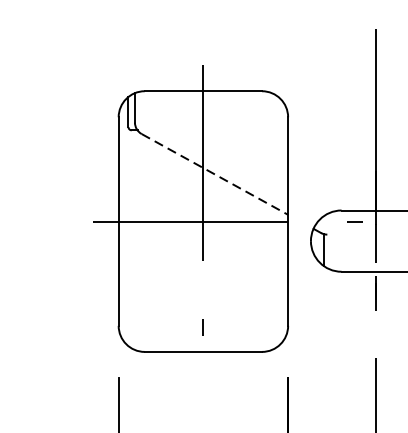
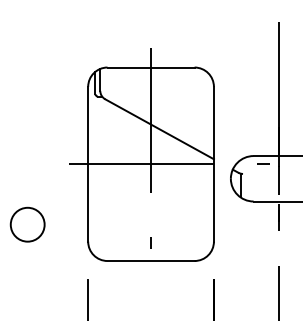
line: (216, 174) -> (160, 129), dashed -> solid
circle: (36, 302) -> (27, 224), added

